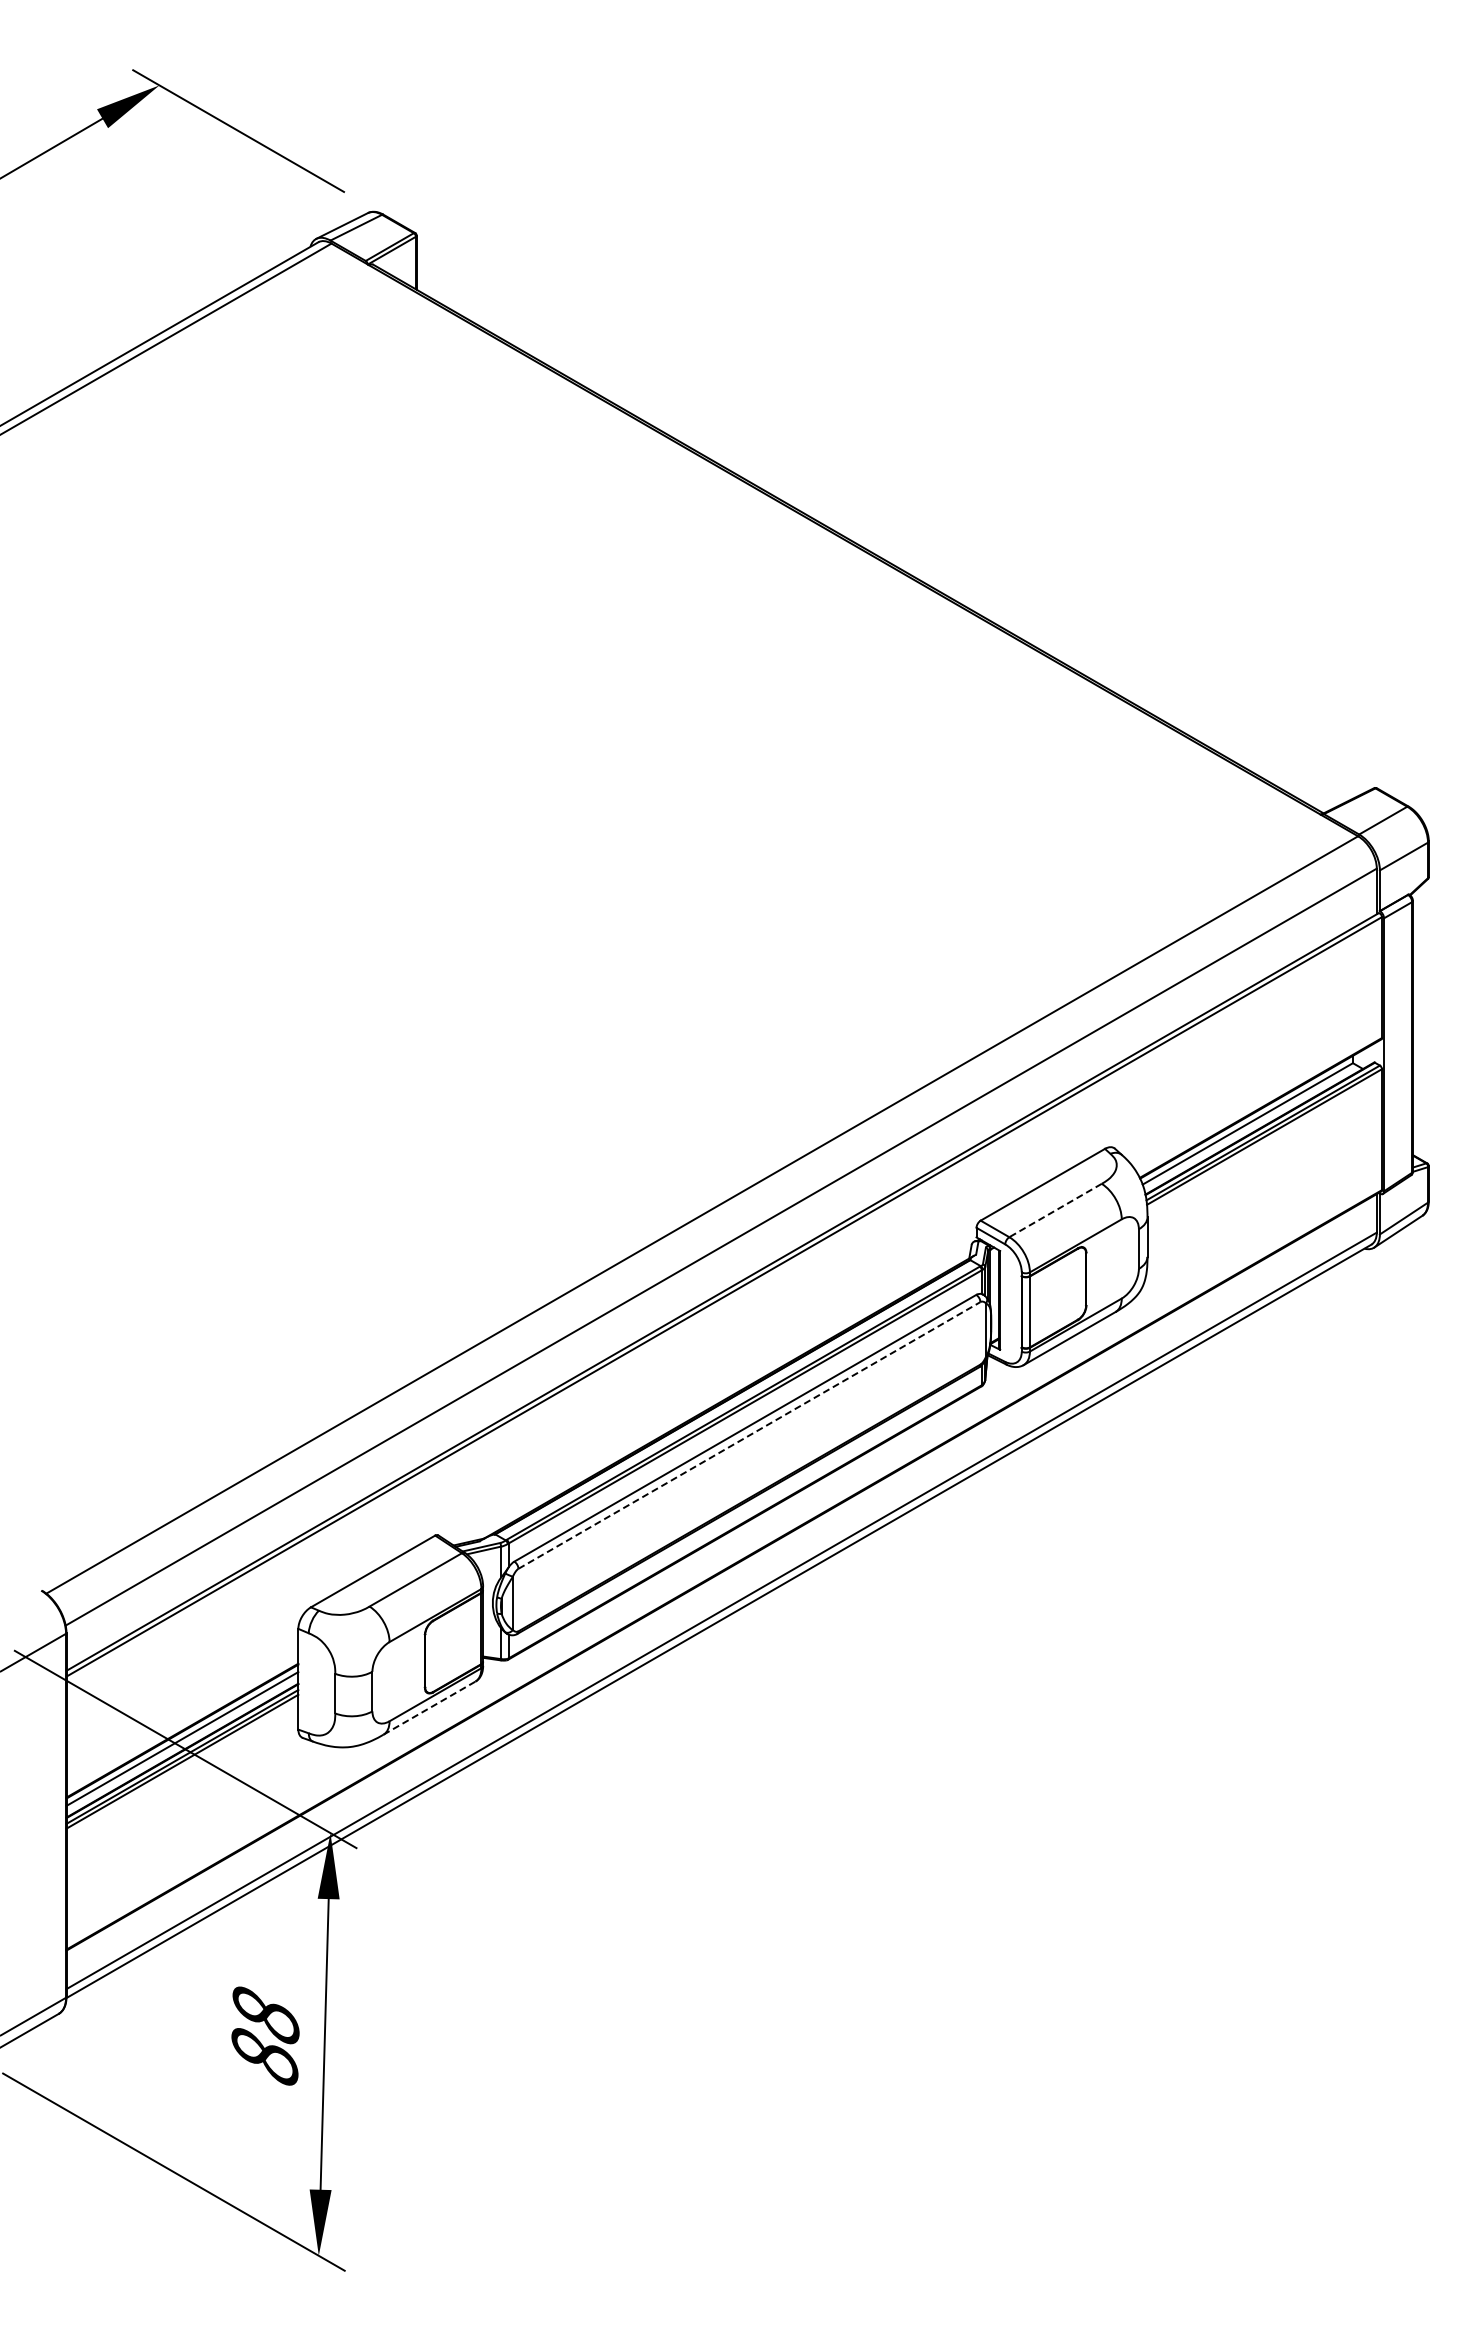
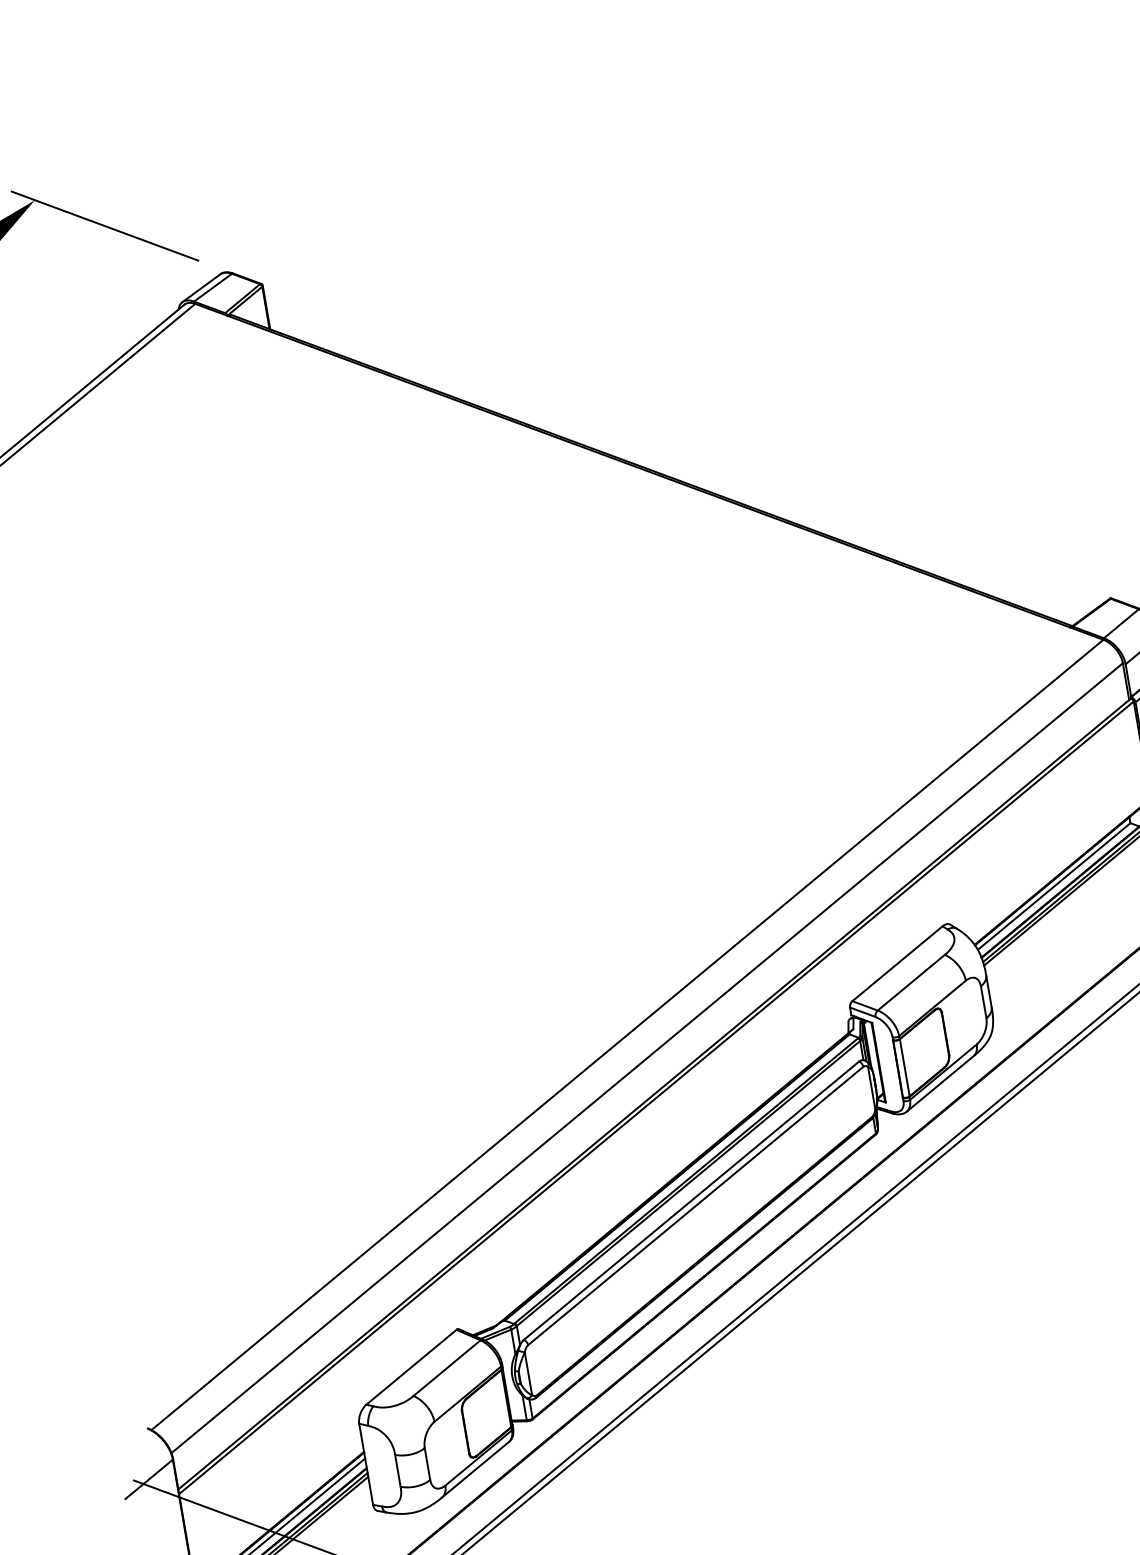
line: (1055, 1210) -> (911, 982), dashed -> solid
line: (749, 1435) -> (695, 1205), dashed -> solid
line: (429, 1707) -> (475, 1469), dashed -> solid

